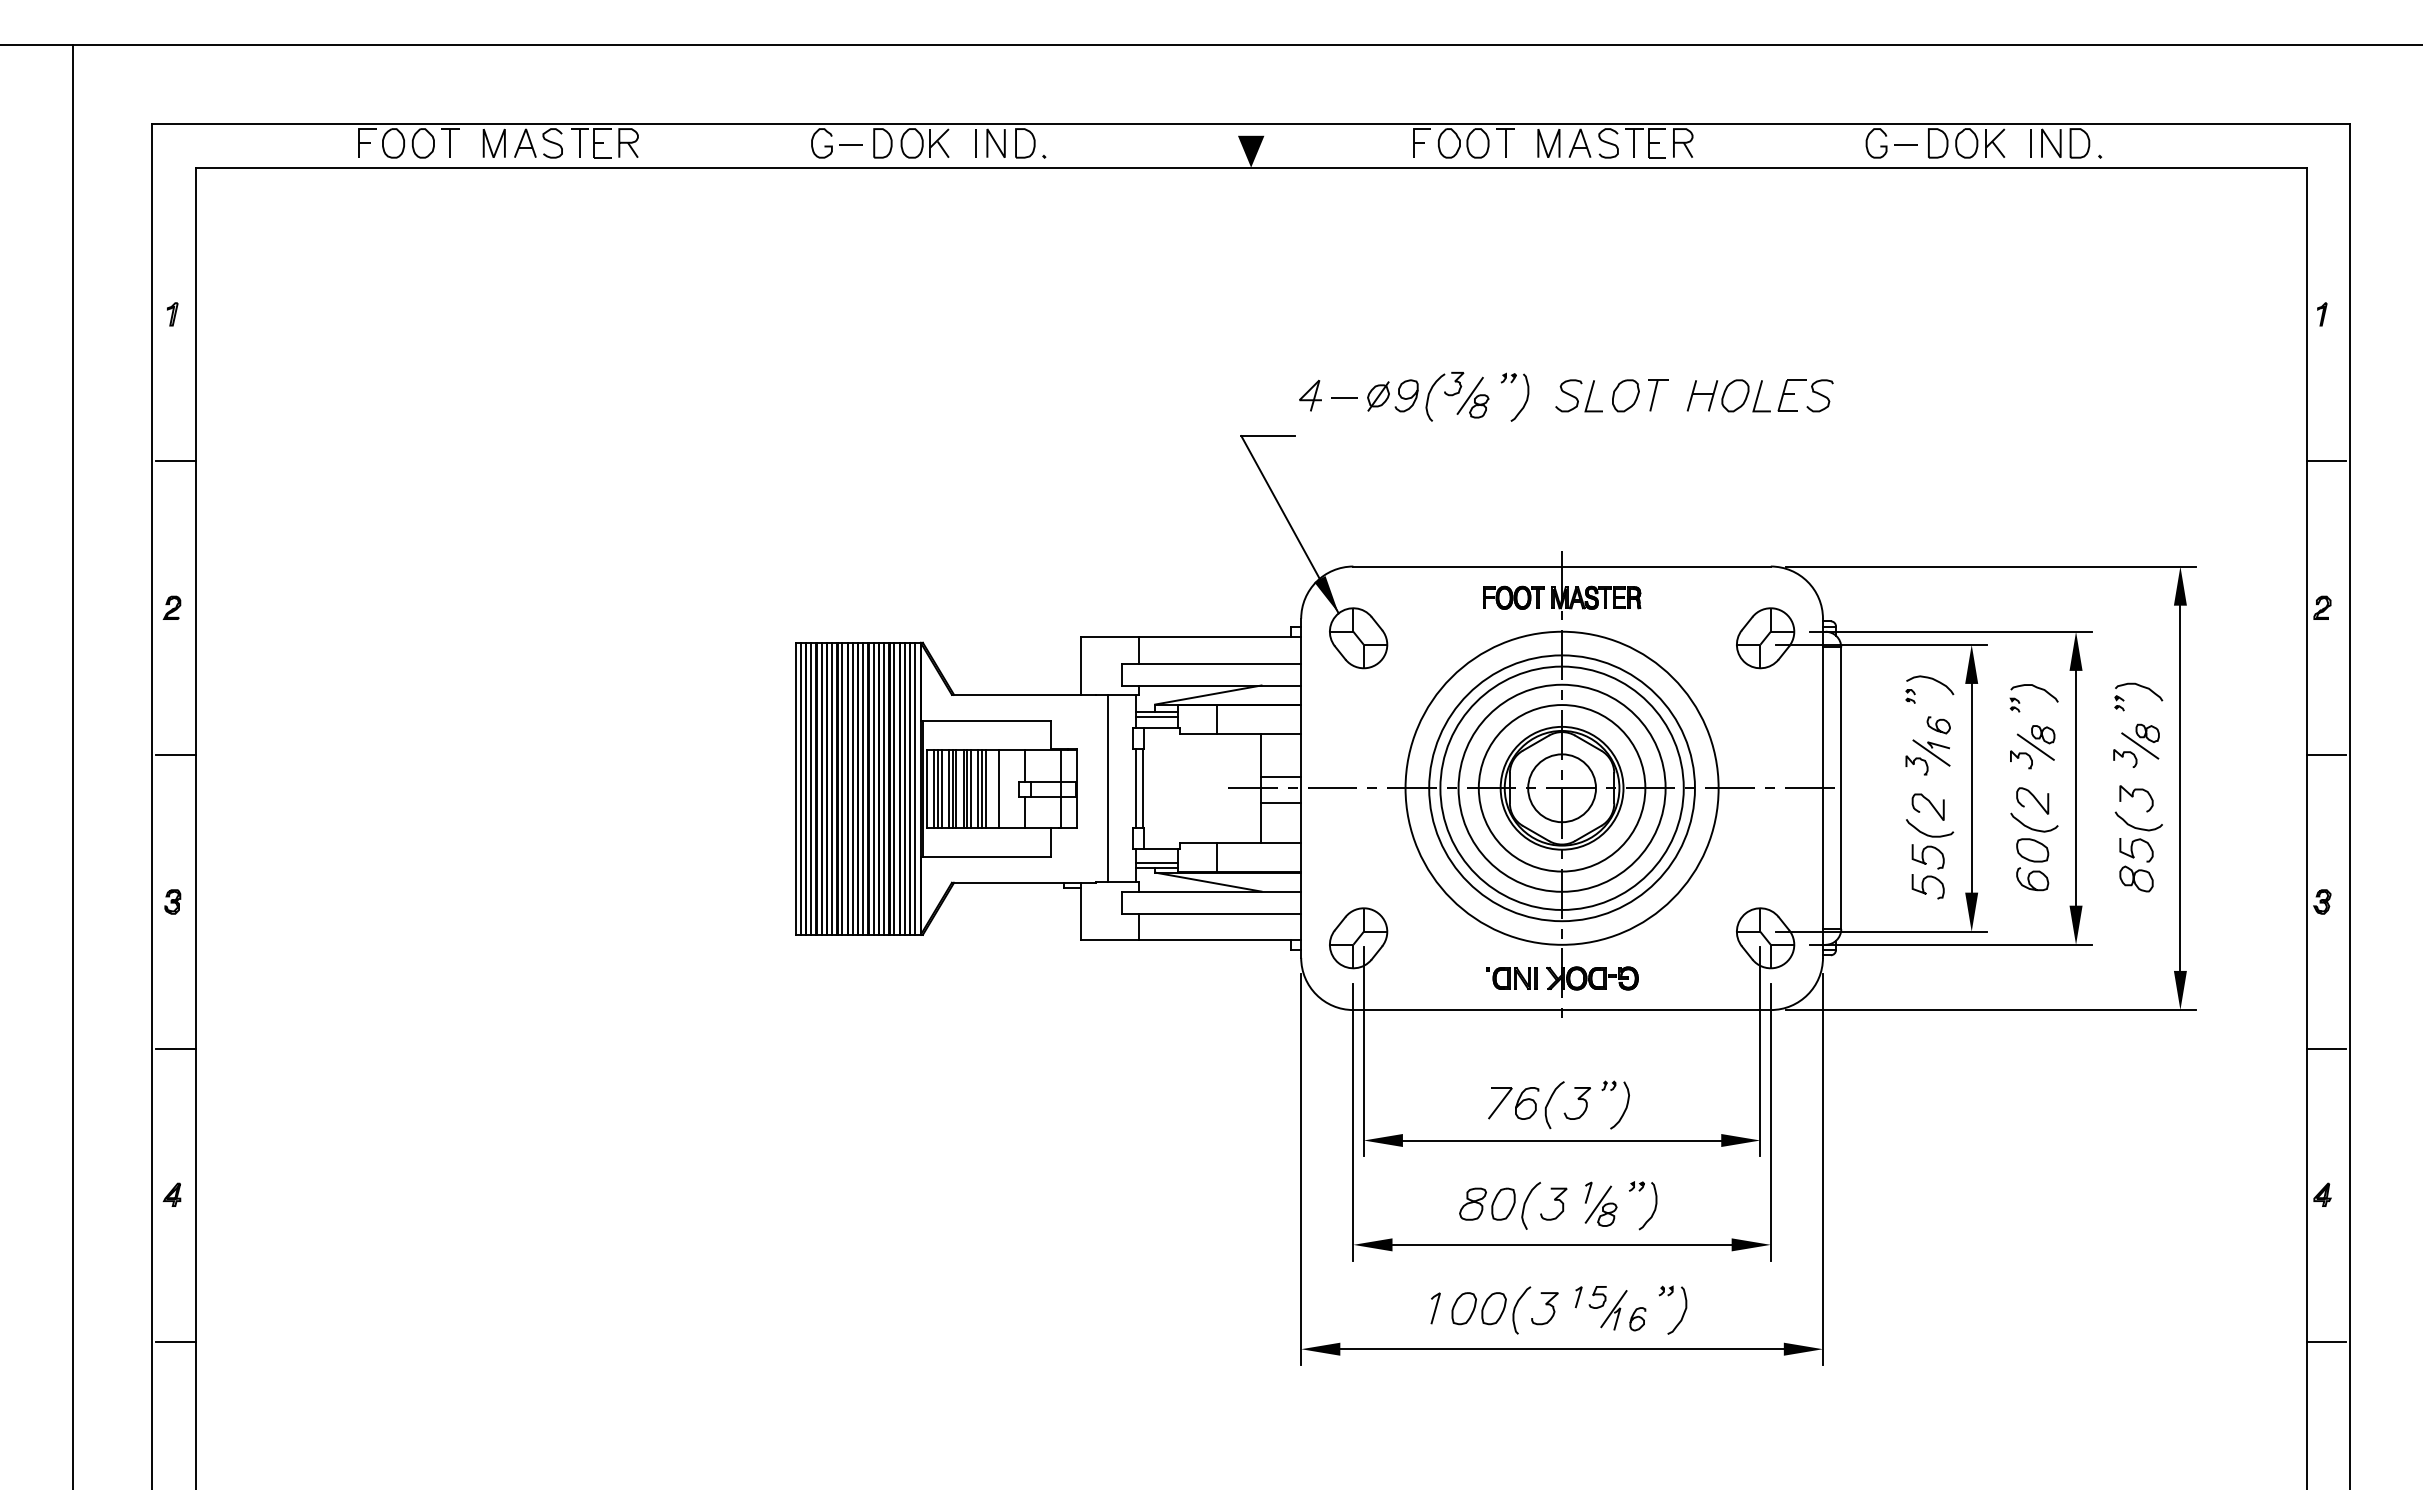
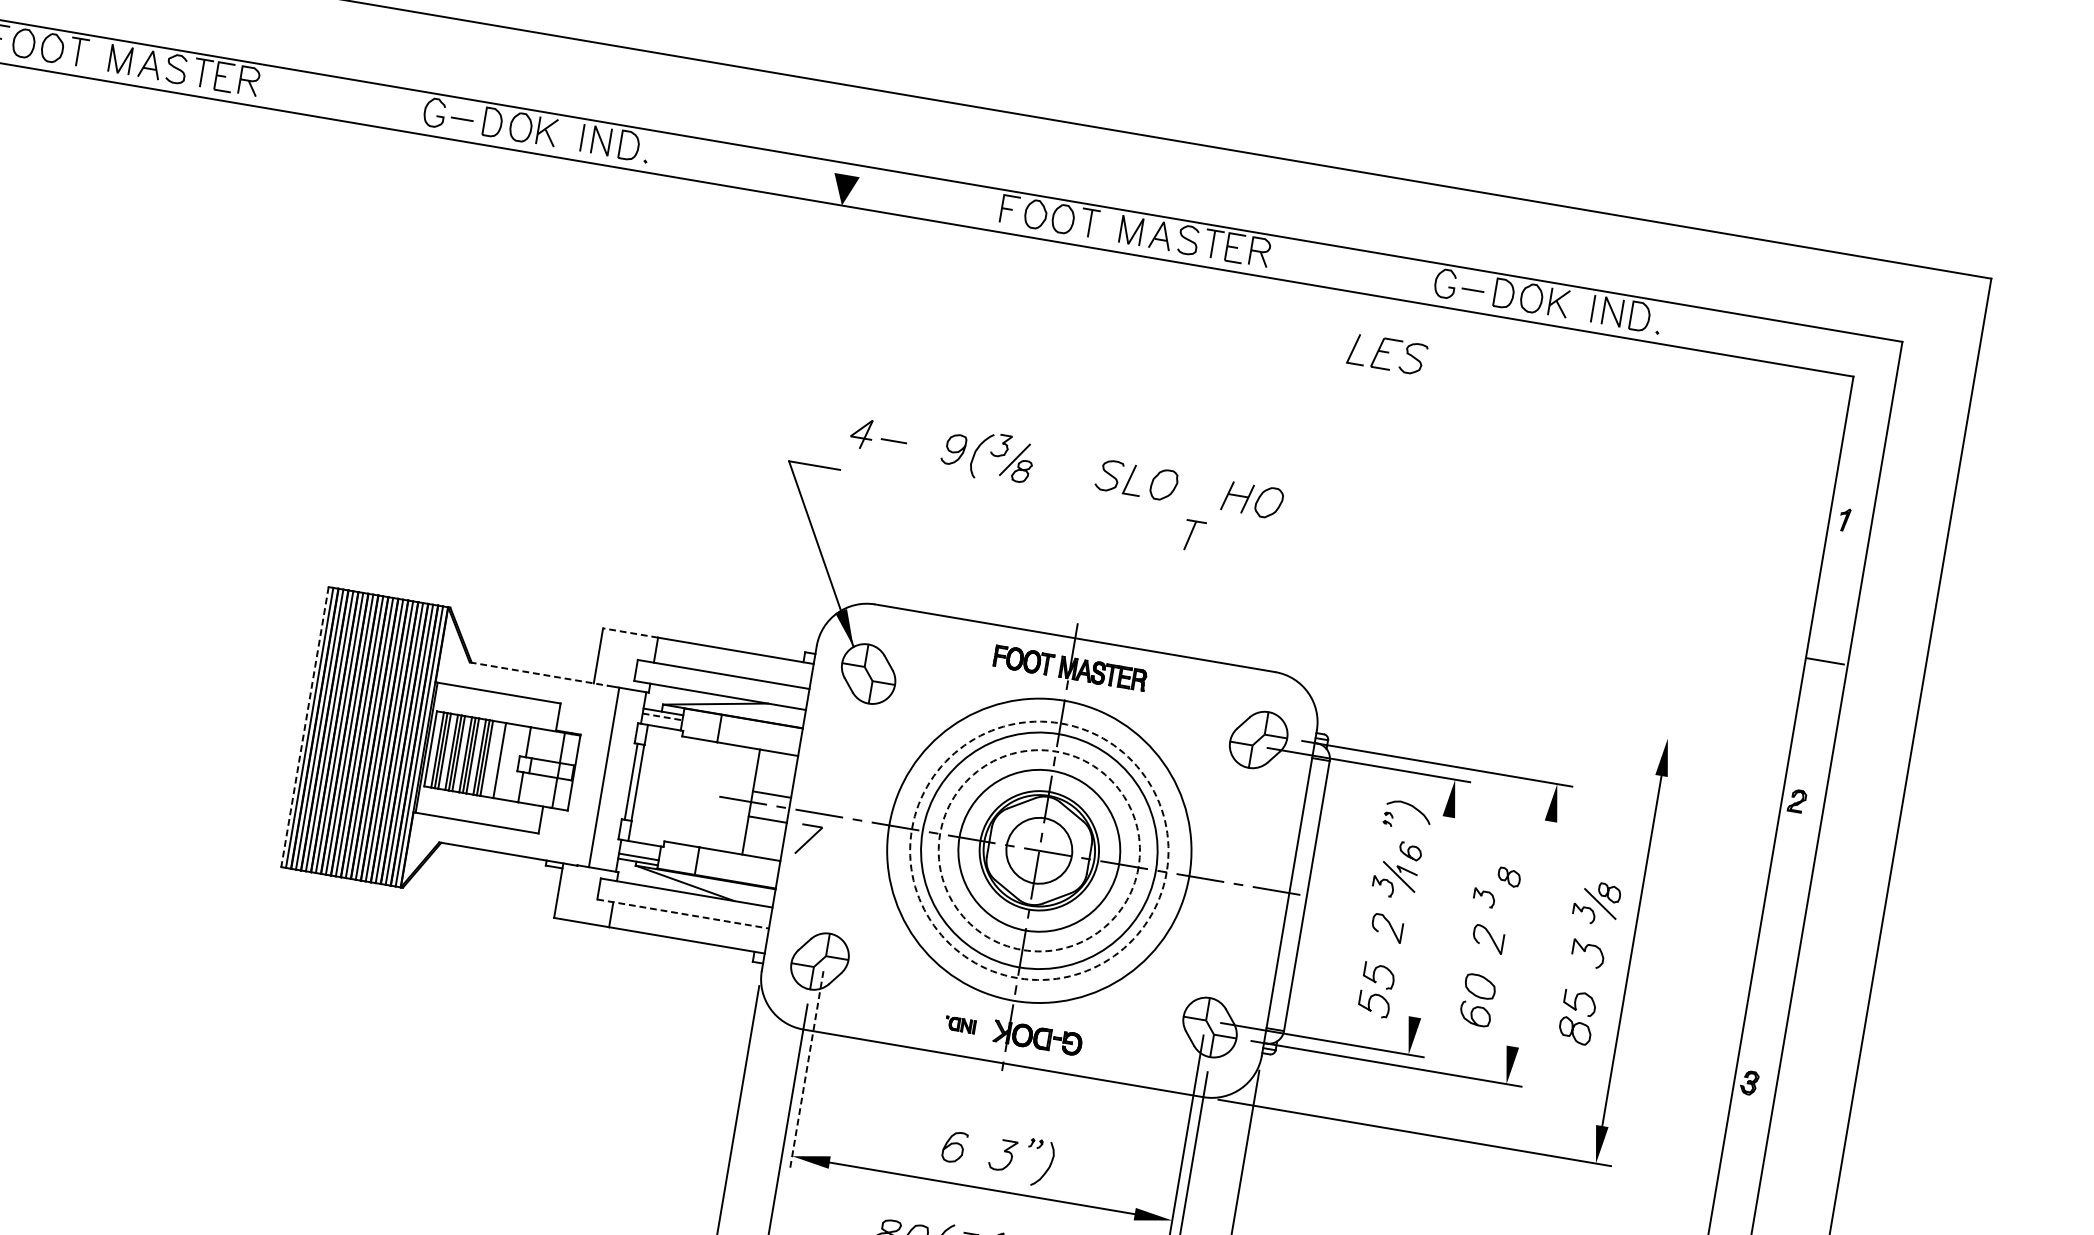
part: (1658, 395) -> (1194, 536), moved
part: (1792, 395) -> (1387, 353), moved
part: (1378, 396) -> (926, 445), removed
part: (1526, 397) -> (1068, 470), removed
line: (1991, 566) -> (1486, 707), removed
line: (1110, 637) -> (630, 633), solid -> dashed
part: (2141, 687) -> (1610, 848), removed
part: (2036, 688) -> (1510, 832), removed
line: (1024, 694) -> (539, 673), solid -> dashed
line: (1156, 717) -> (662, 717), solid -> dashed
line: (2035, 746) -> (1499, 887), removed
line: (2326, 754) -> (1777, 942), removed
circle: (1561, 787) -> (1038, 849), solid -> dashed
line: (1971, 787) -> (1431, 916), removed
line: (2076, 787) -> (1532, 933), removed
circle: (1561, 788) -> (1038, 850), solid -> dashed
line: (795, 789) -> (304, 727), solid -> dashed
curve: (2031, 827) -> (1482, 964), removed
curve: (2138, 827) -> (1585, 981), removed
curve: (1928, 834) -> (1383, 954), removed
line: (1211, 913) -> (683, 913), solid -> dashed
part: (1511, 978) -> (960, 1024), size x0.6
line: (2326, 1048) -> (1729, 1224), removed
line: (1363, 1052) -> (806, 1071), solid -> dashed
curve: (1549, 1102) -> (976, 1149), removed
part: (1500, 1103) -> (808, 840), moved

